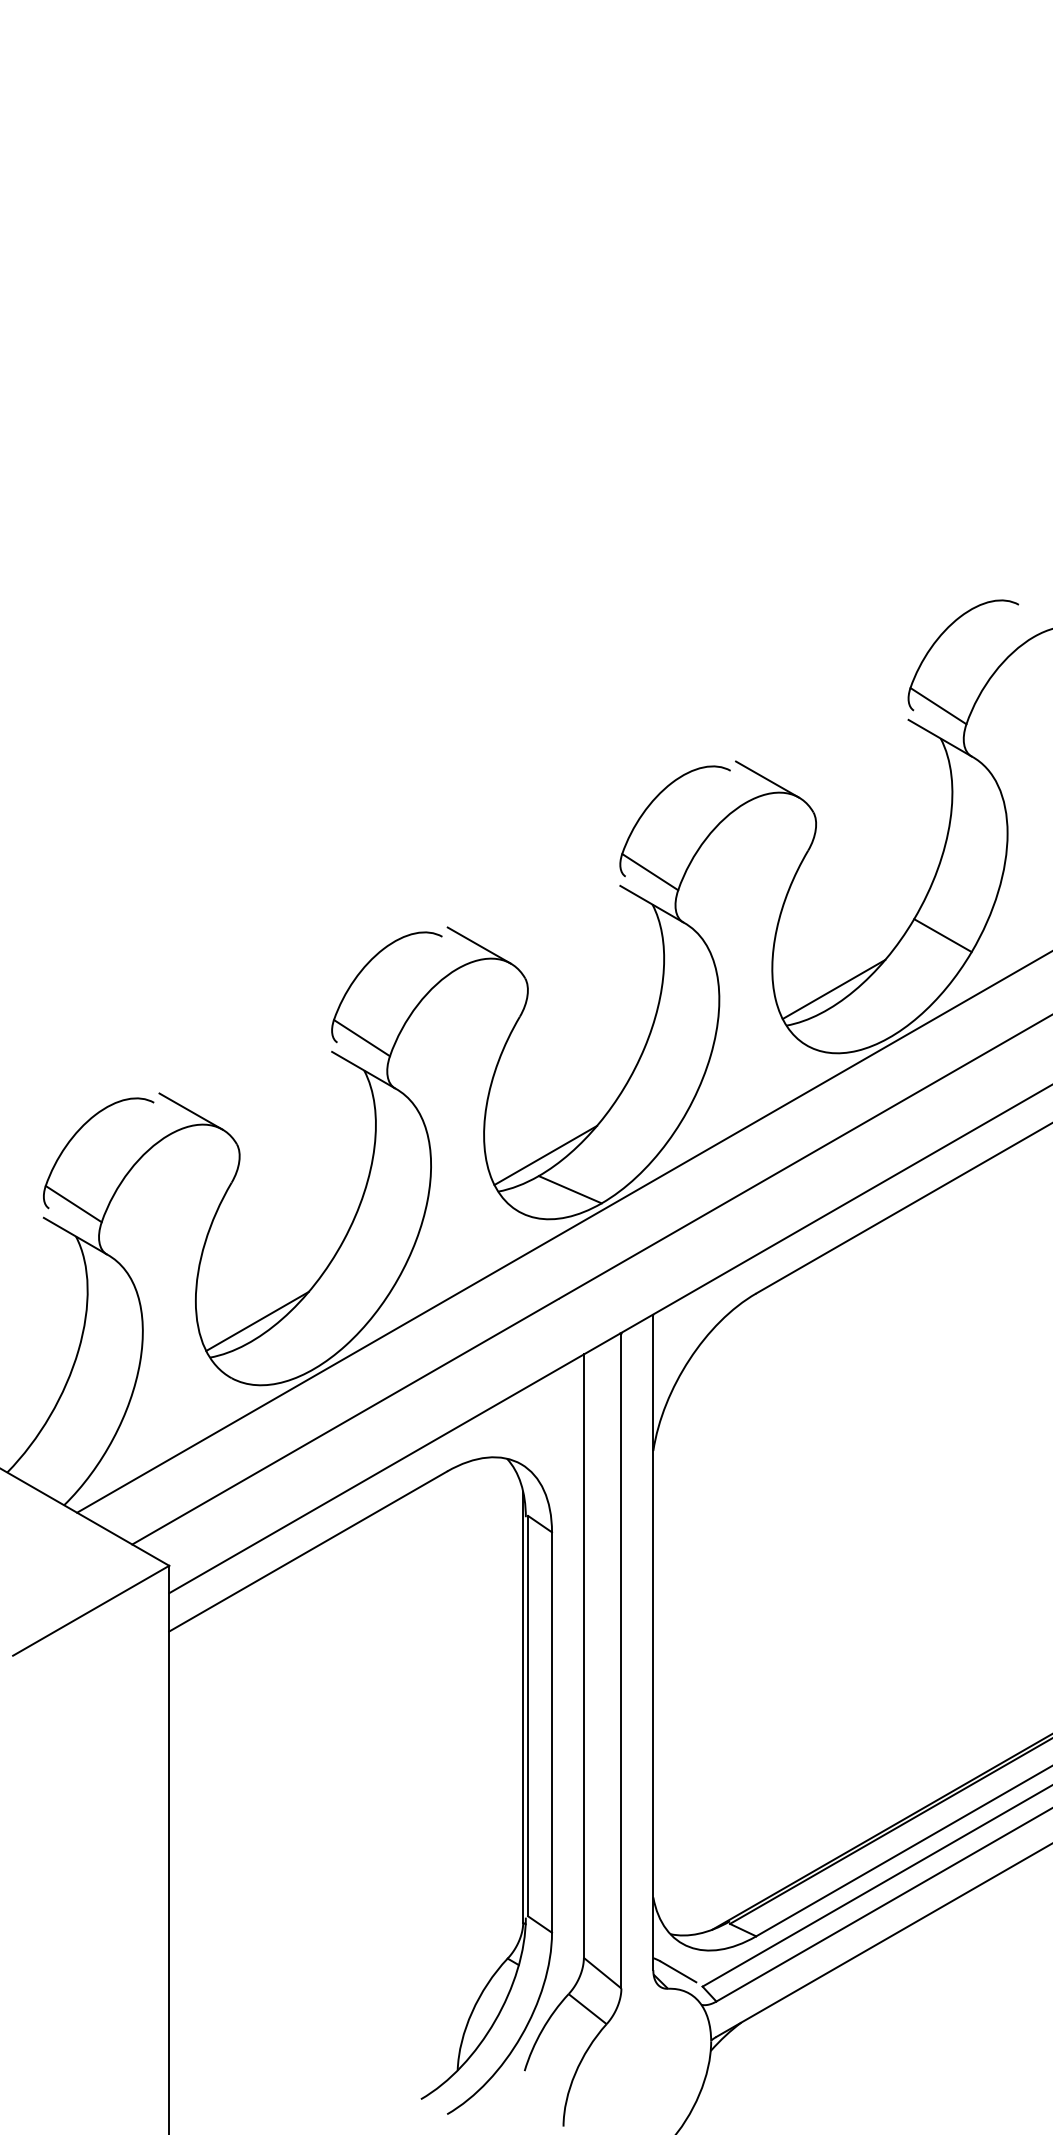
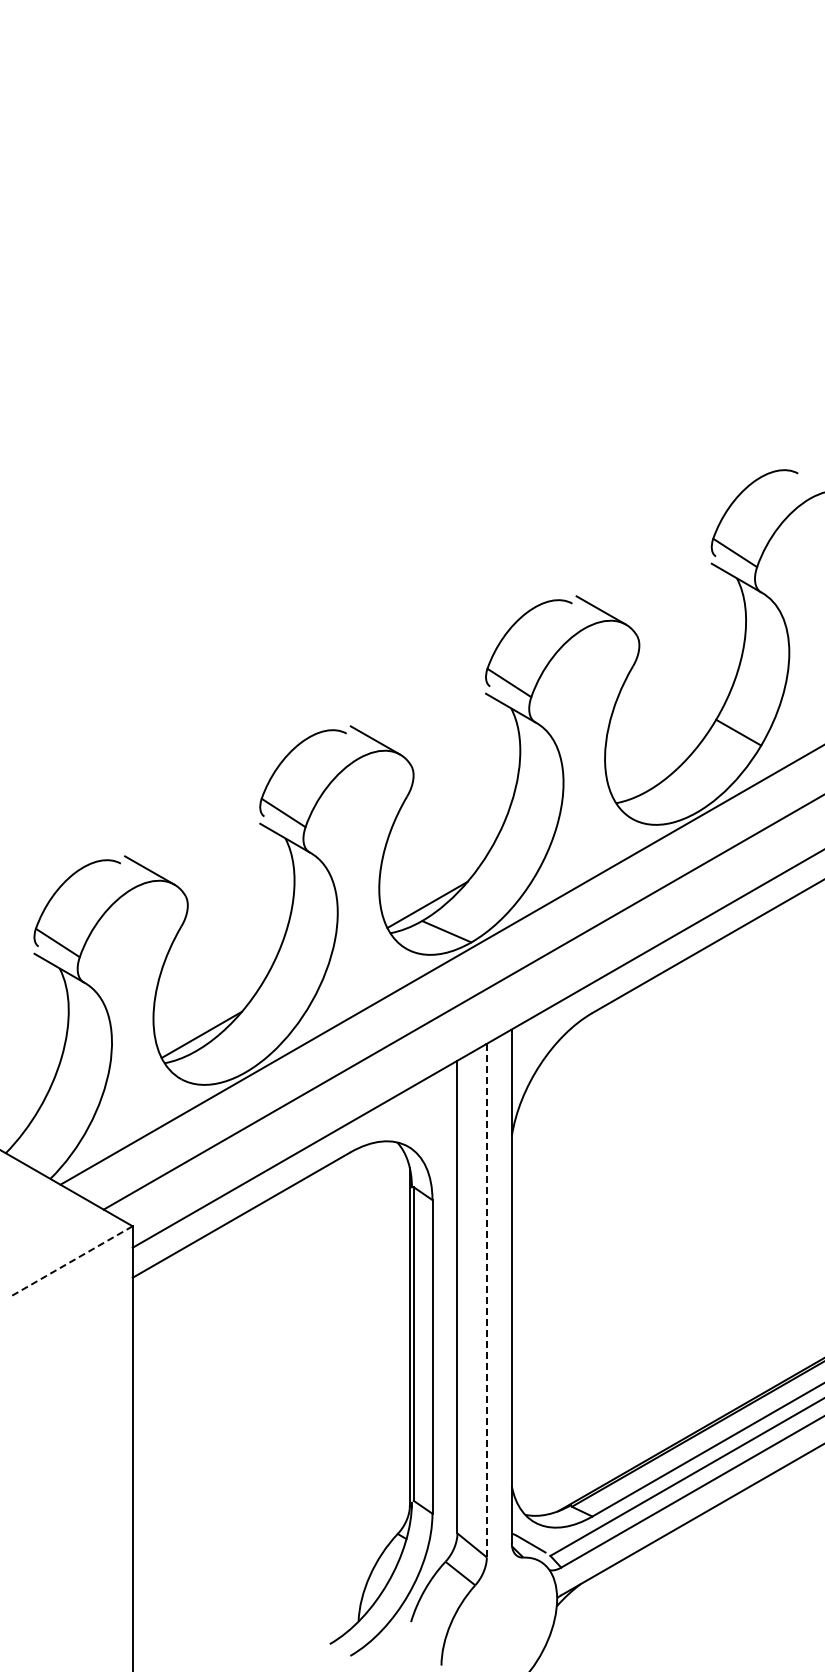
line: (834, 988) -> (653, 774), removed
line: (91, 1610) -> (71, 1261), solid -> dashed
line: (620, 1660) -> (486, 1300), solid -> dashed

